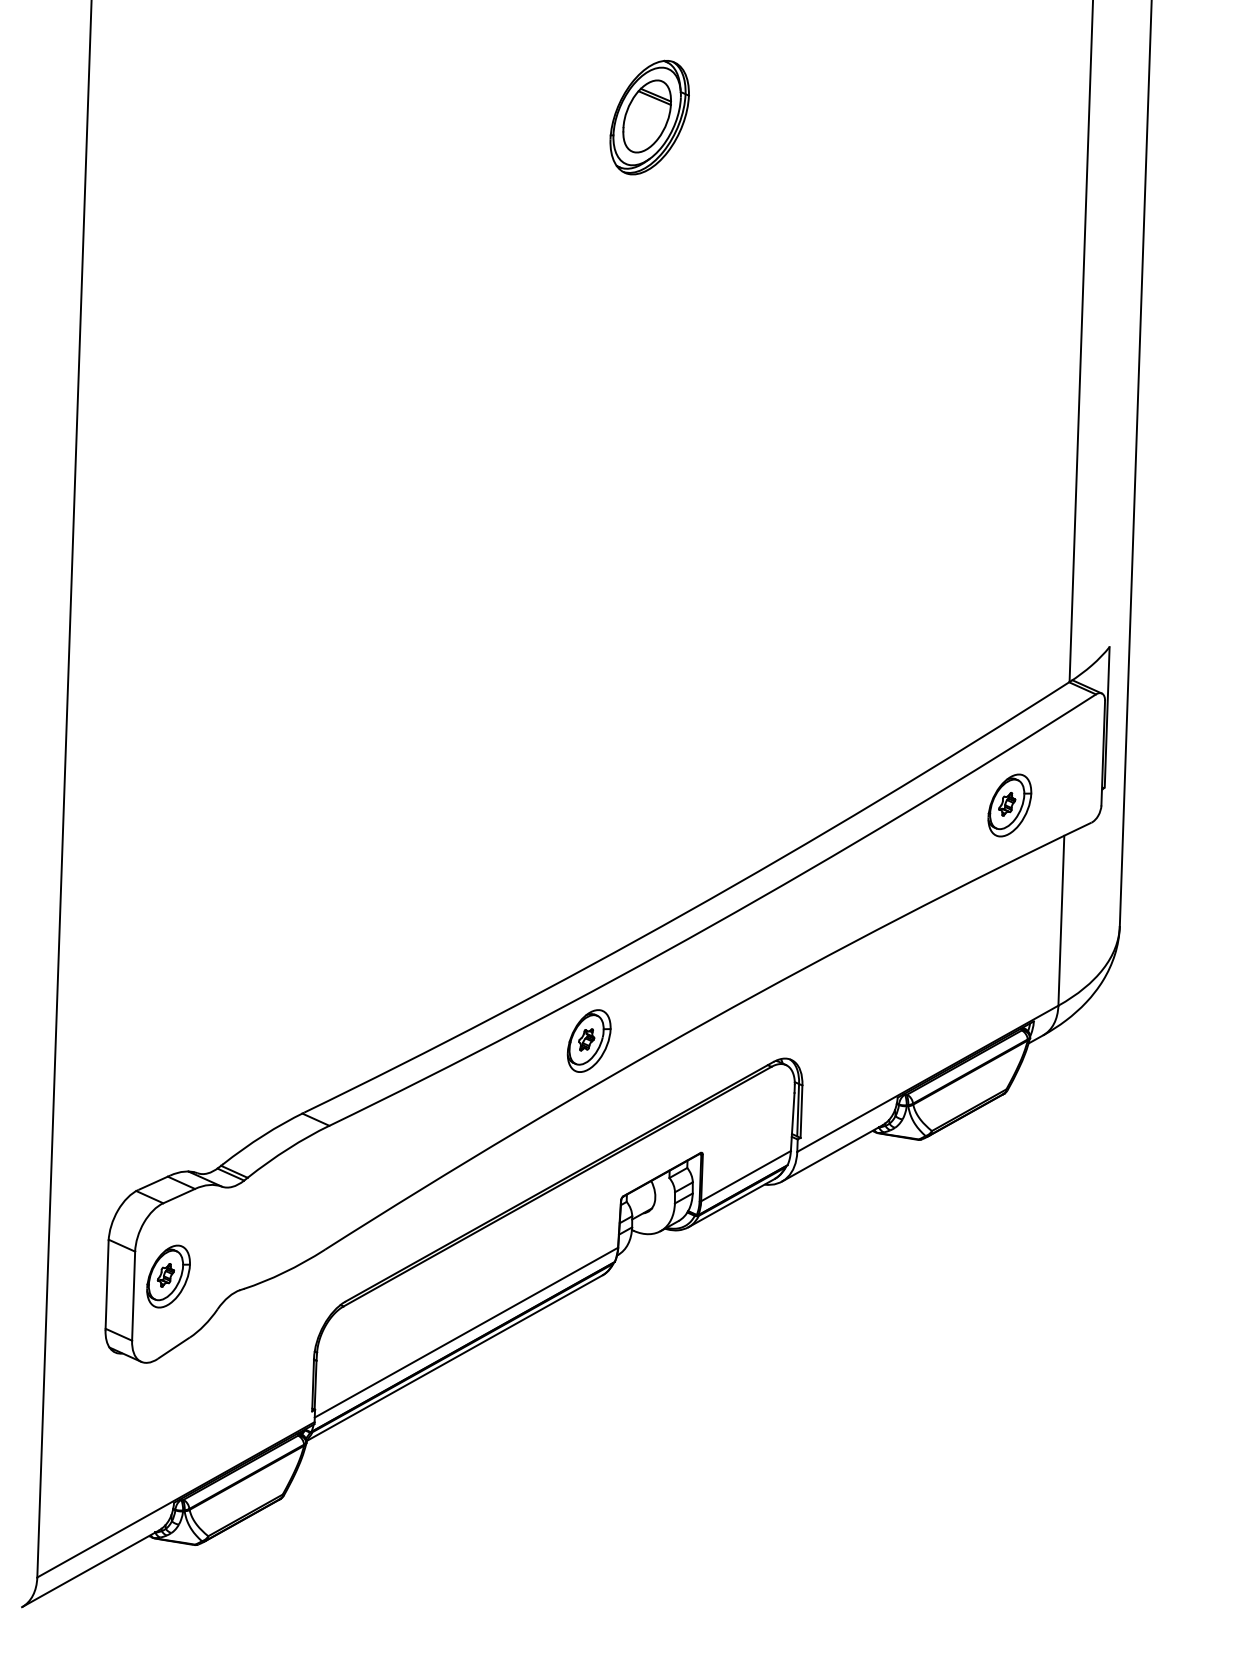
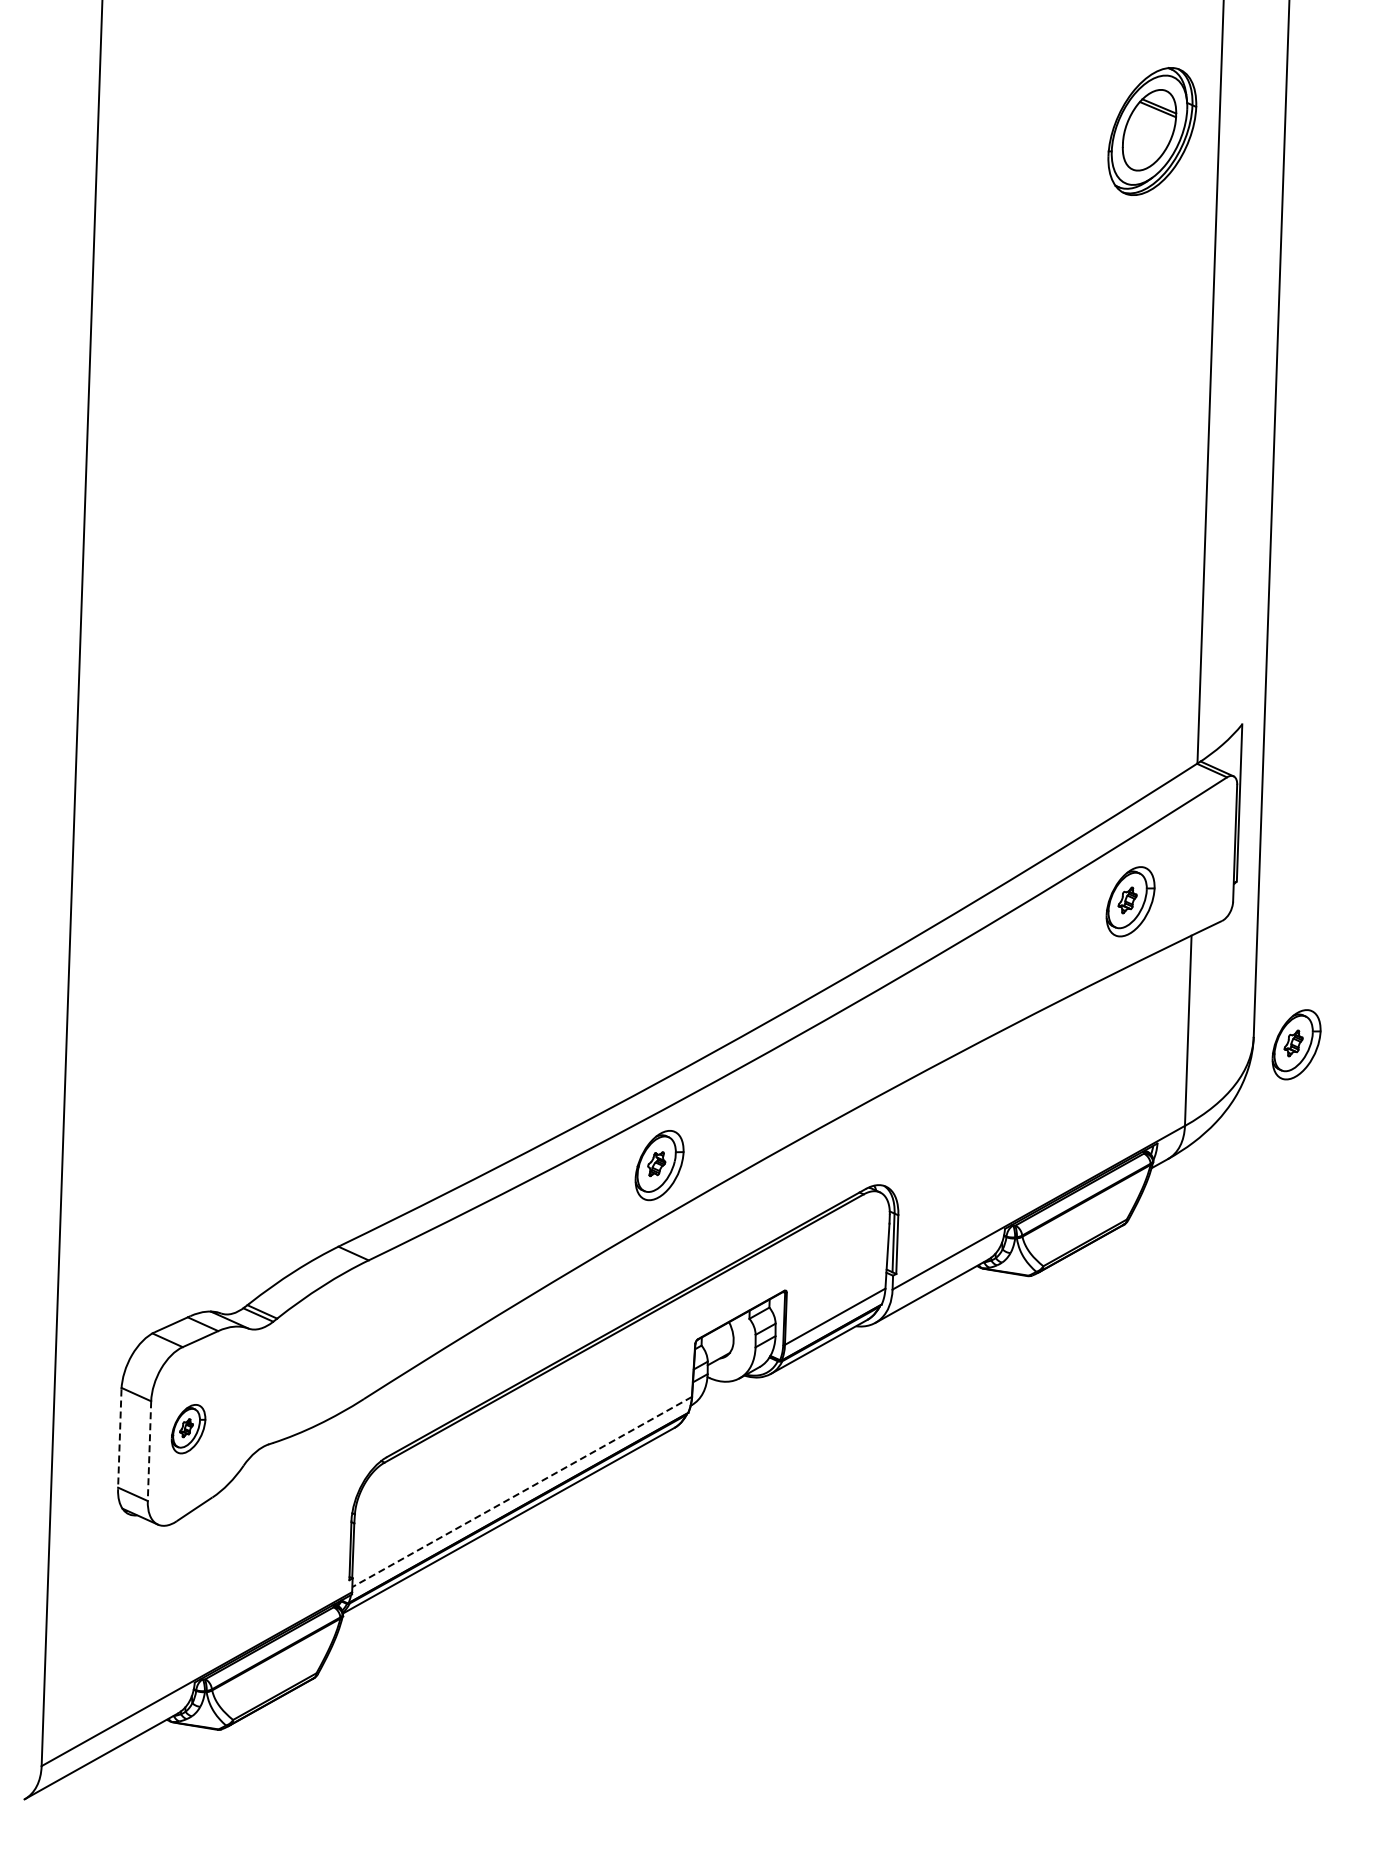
part: (649, 117) -> (1152, 131), moved
part: (1158, 932) -> (1296, 1044), added
part: (168, 1275) -> (188, 1428), size x0.7
line: (106, 1285) -> (119, 1439), solid -> dashed
line: (133, 1296) -> (149, 1451), solid -> dashed
line: (466, 1333) -> (522, 1492), solid -> dashed

